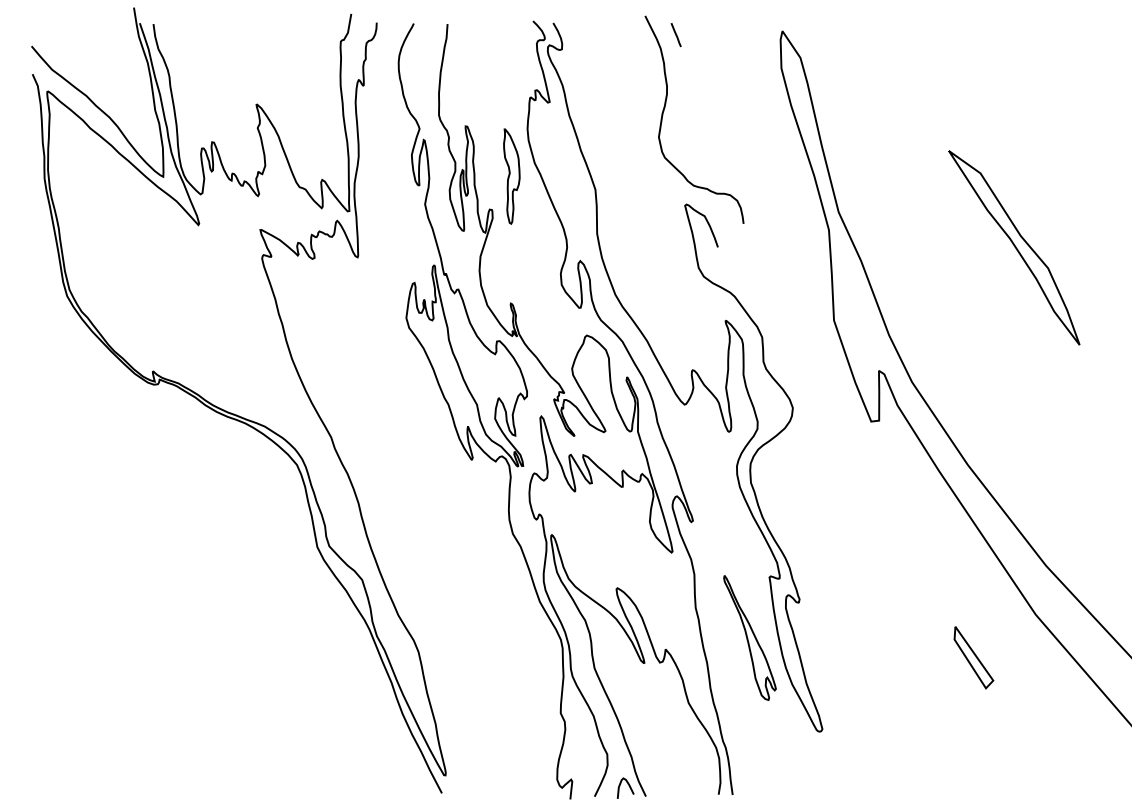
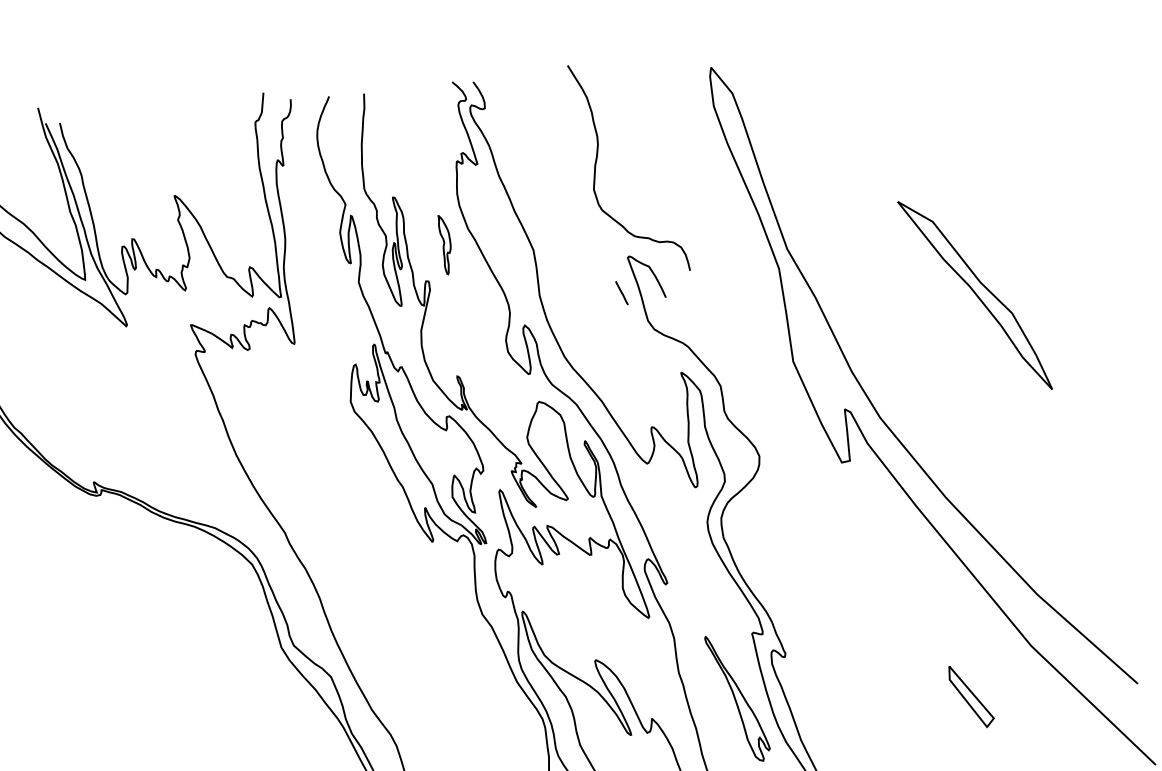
line: (675, 35) -> (621, 293), moved
part: (511, 176) -> (445, 244), size x0.6
part: (1014, 247) -> (975, 295), moved

